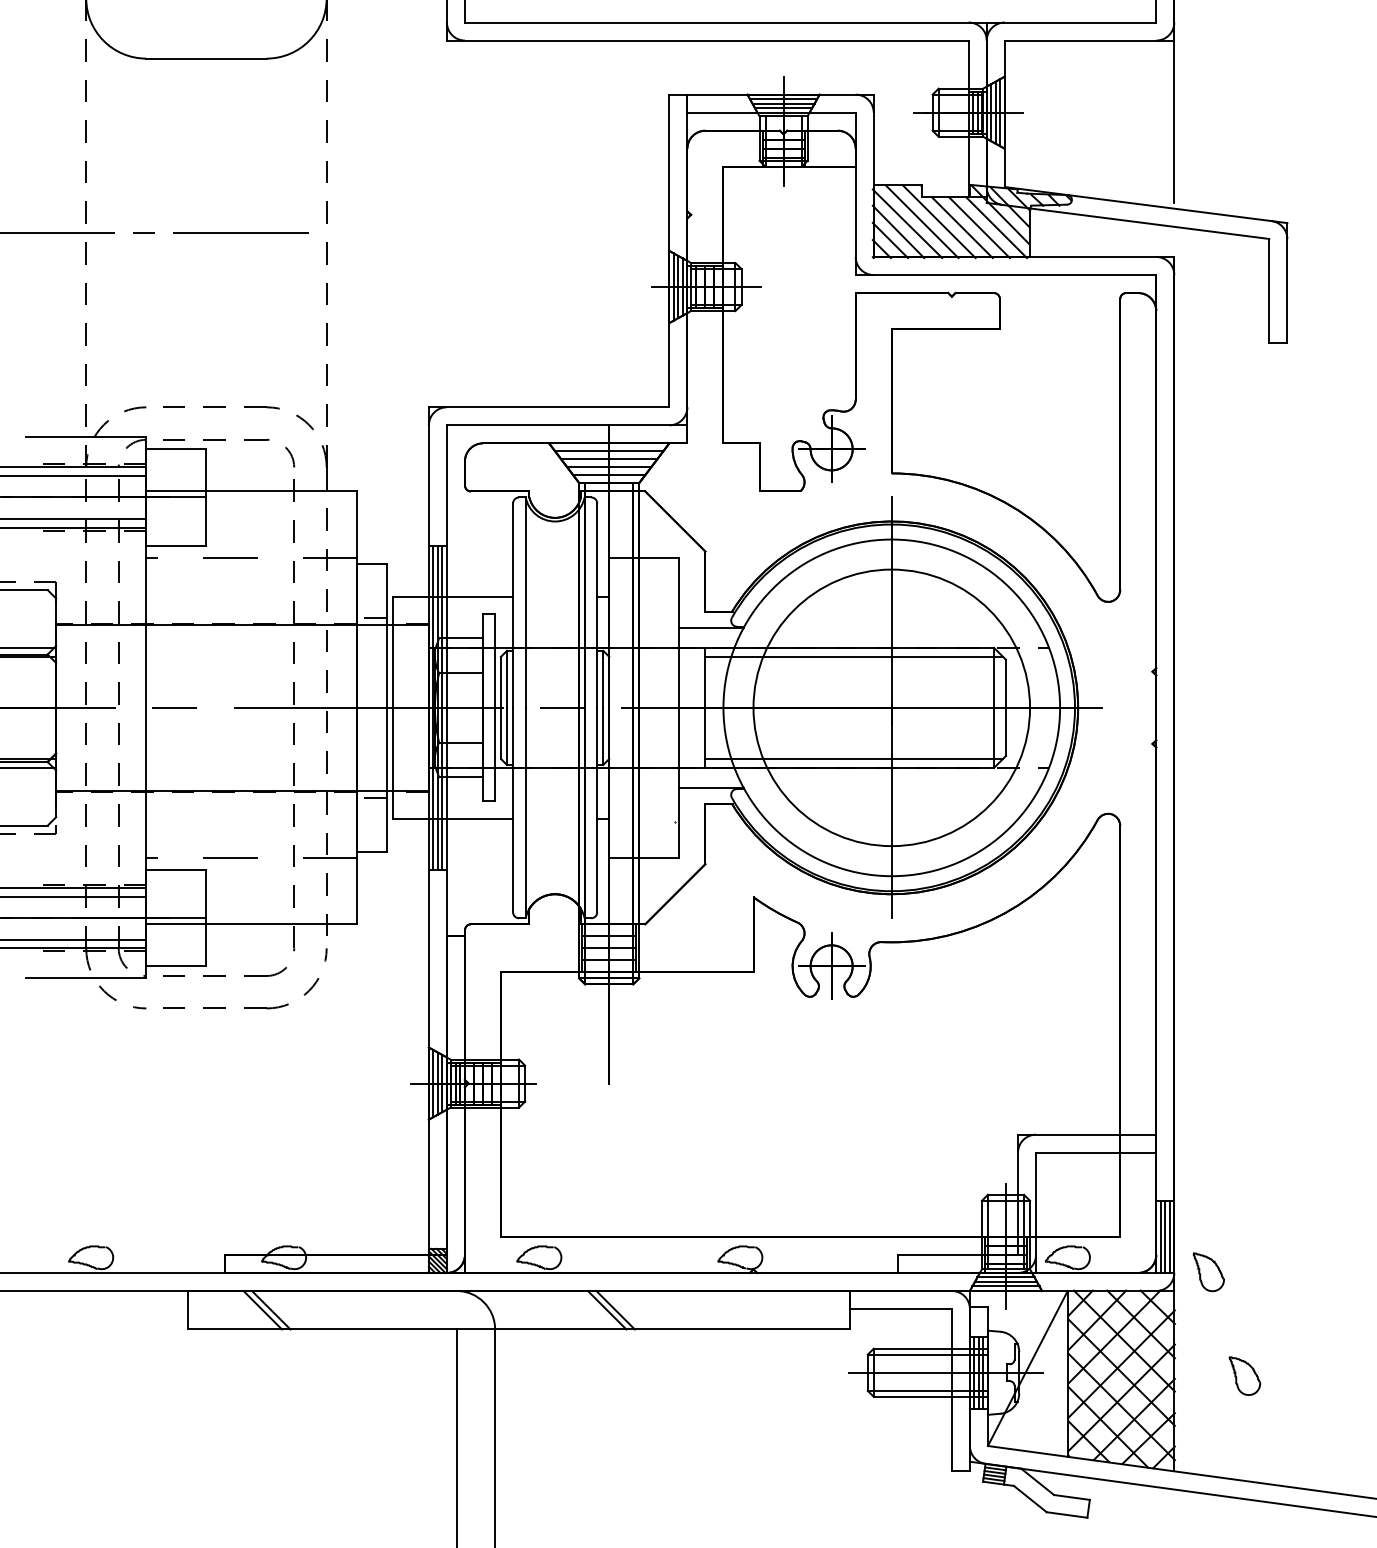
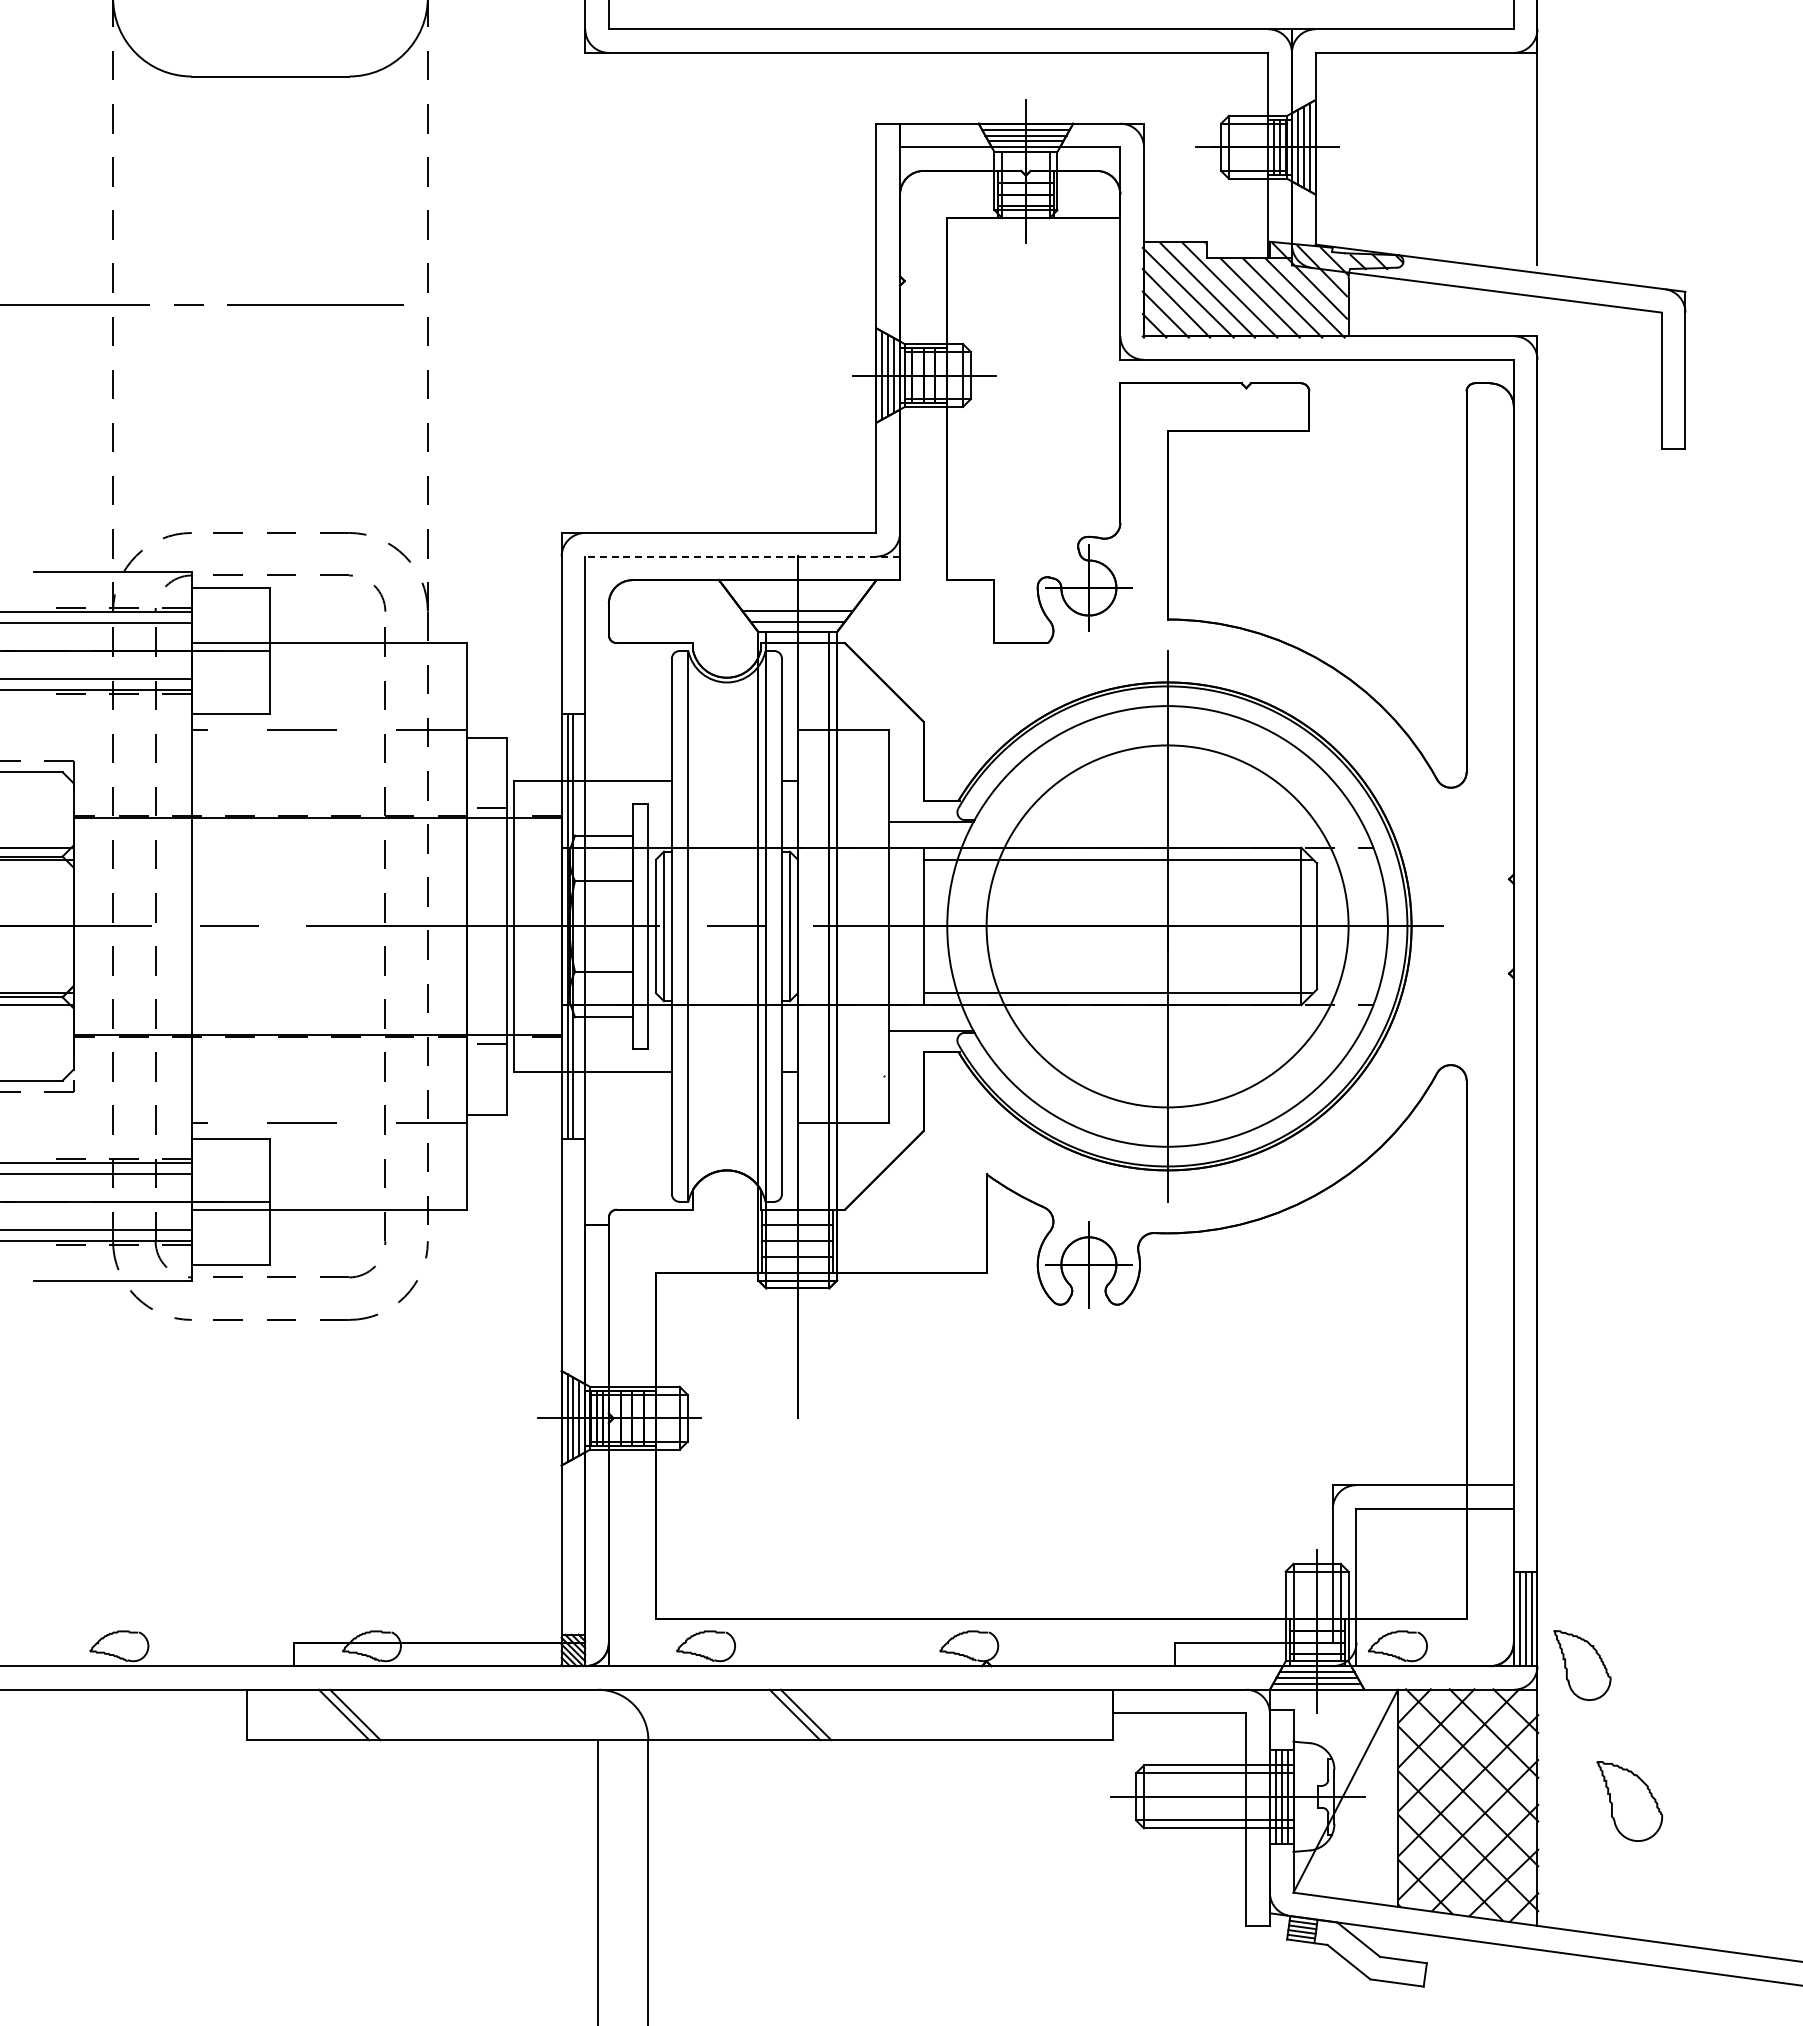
line: (567, 425) -> (742, 556), solid -> dashed
line: (609, 451) -> (797, 590), removed
line: (609, 458) -> (797, 600), removed
line: (442, 707) -> (579, 925), removed
part: (1208, 1271) -> (1582, 1664), size x1.4
part: (1244, 1375) -> (1629, 1800), size x1.6

